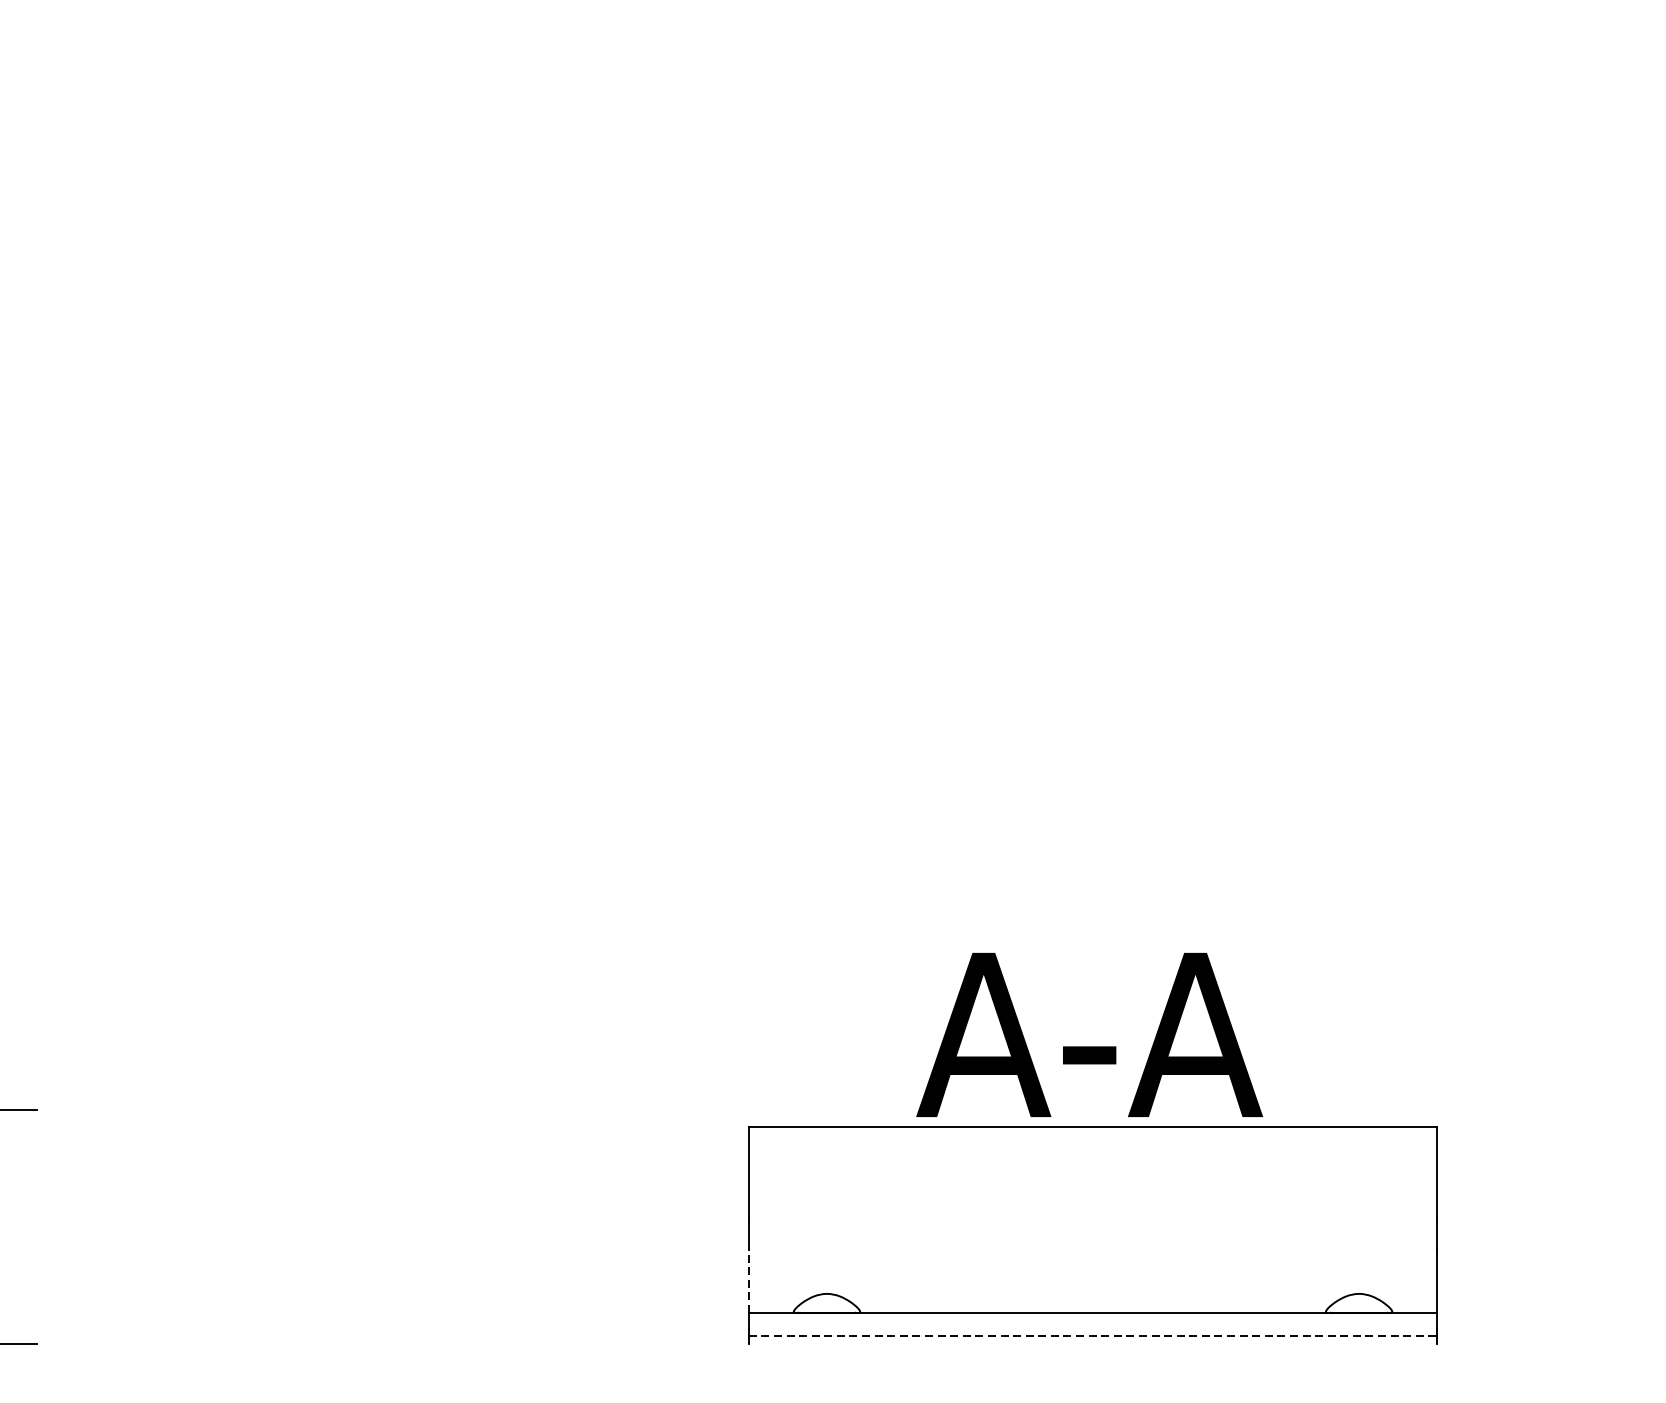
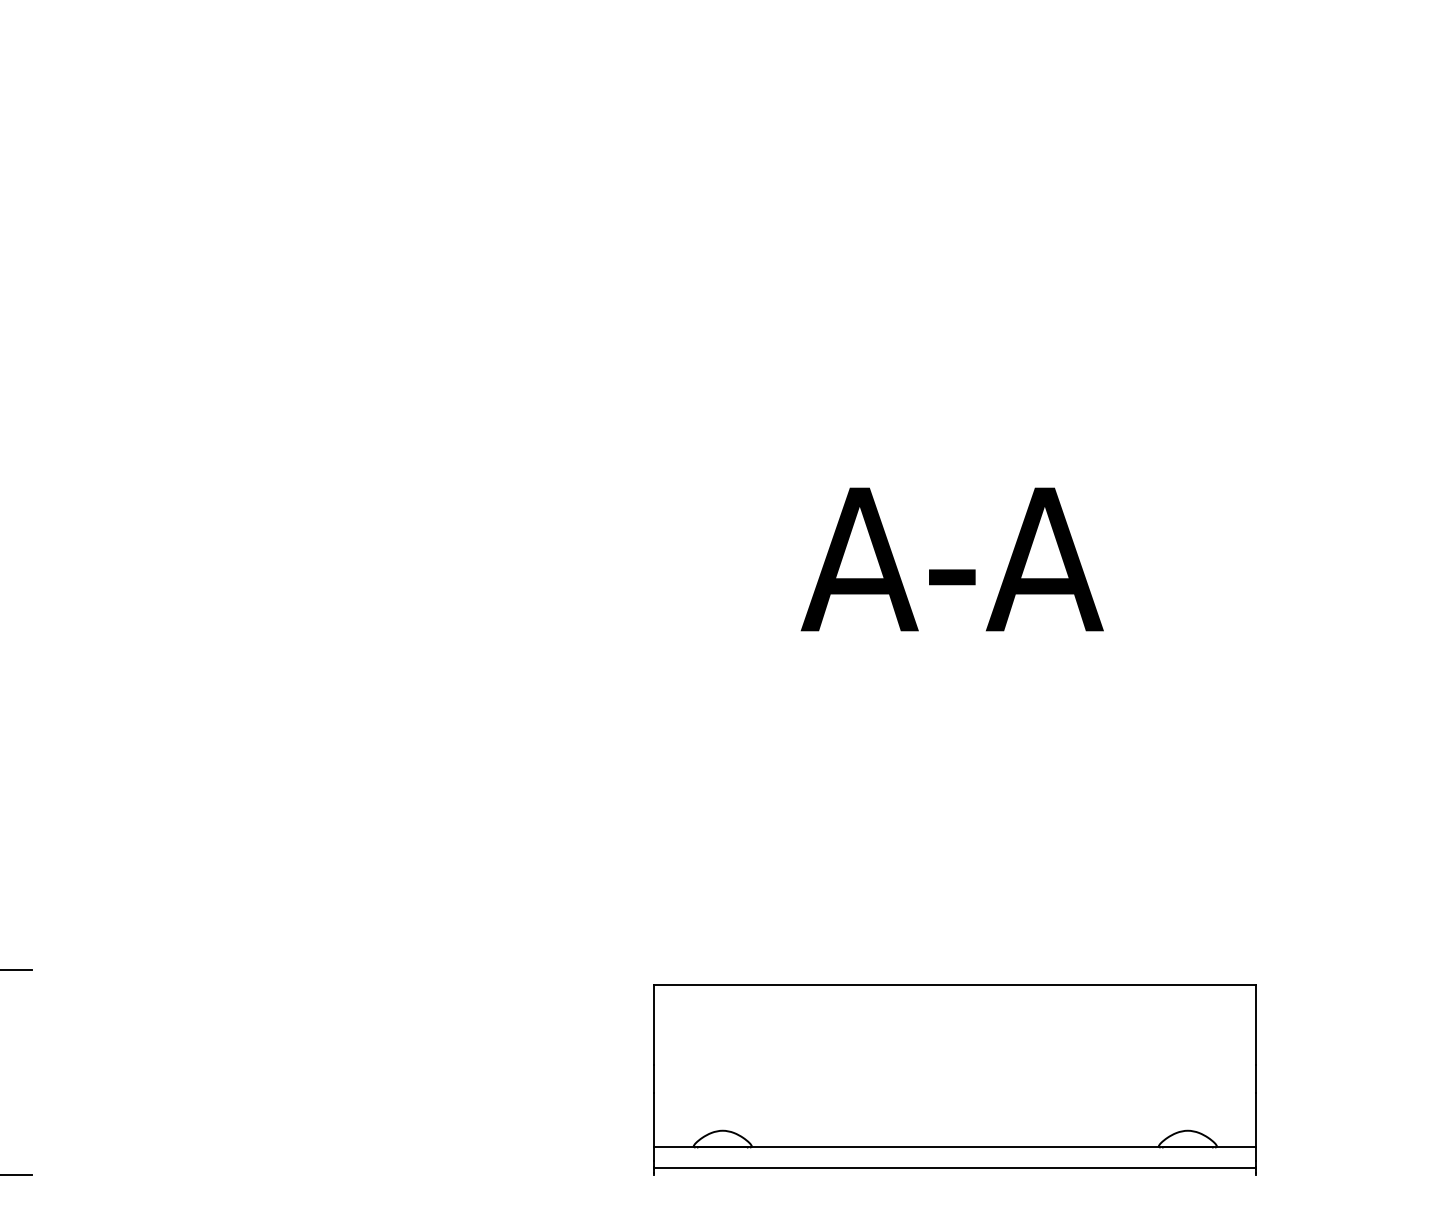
text: (1088, 1035) -> (951, 559), moved
line: (748, 1280) -> (654, 1119), dashed -> solid
line: (1093, 1335) -> (955, 1167), dashed -> solid

